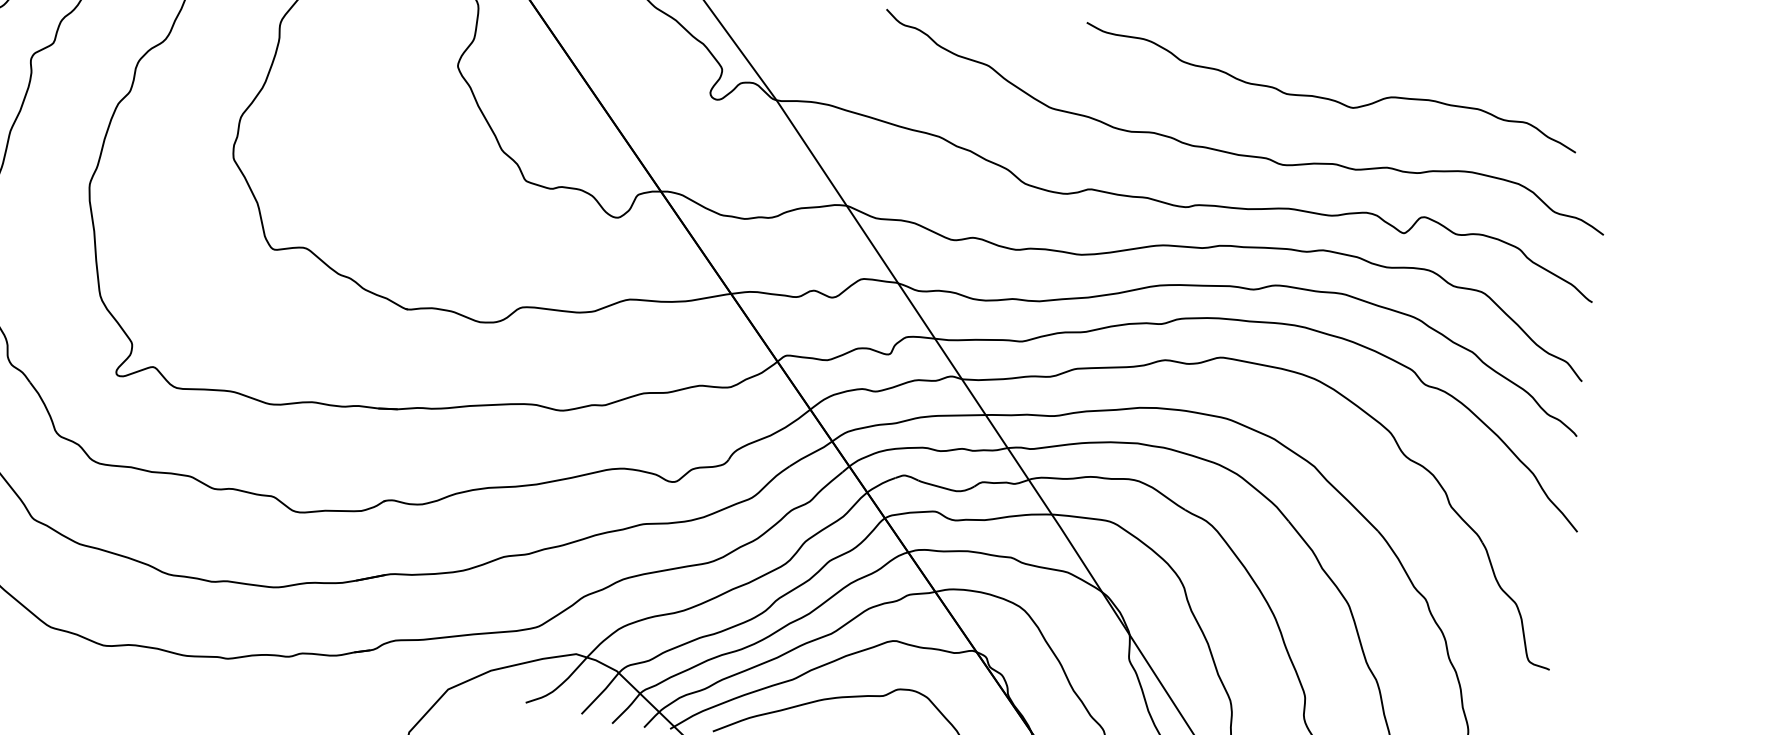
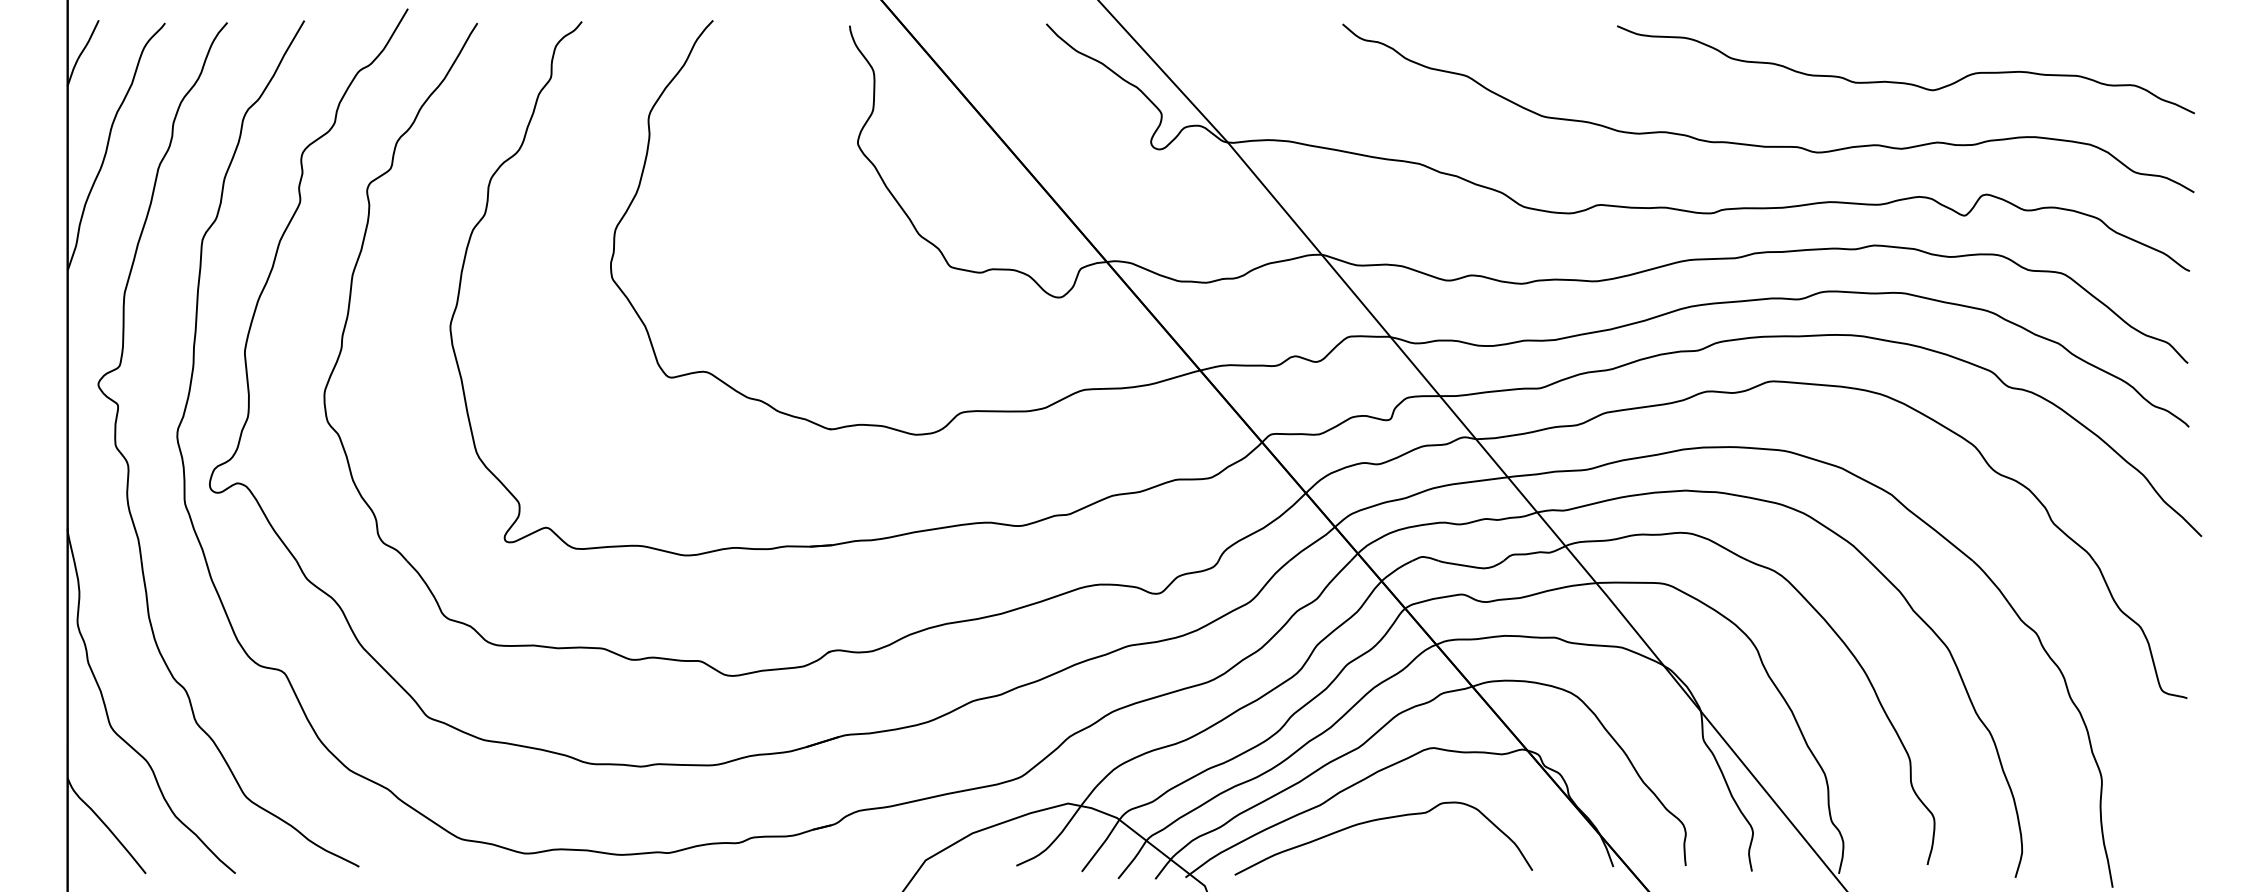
curve: (1329, 98) -> (1905, 82), moved

